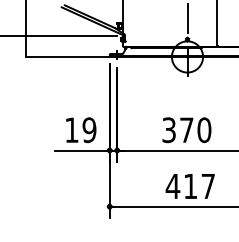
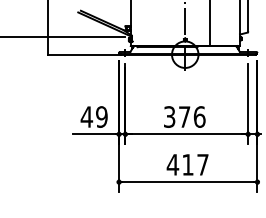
text: (71, 129) -> (86, 116), 19 -> 49
text: (204, 129) -> (199, 116), 370 -> 376

